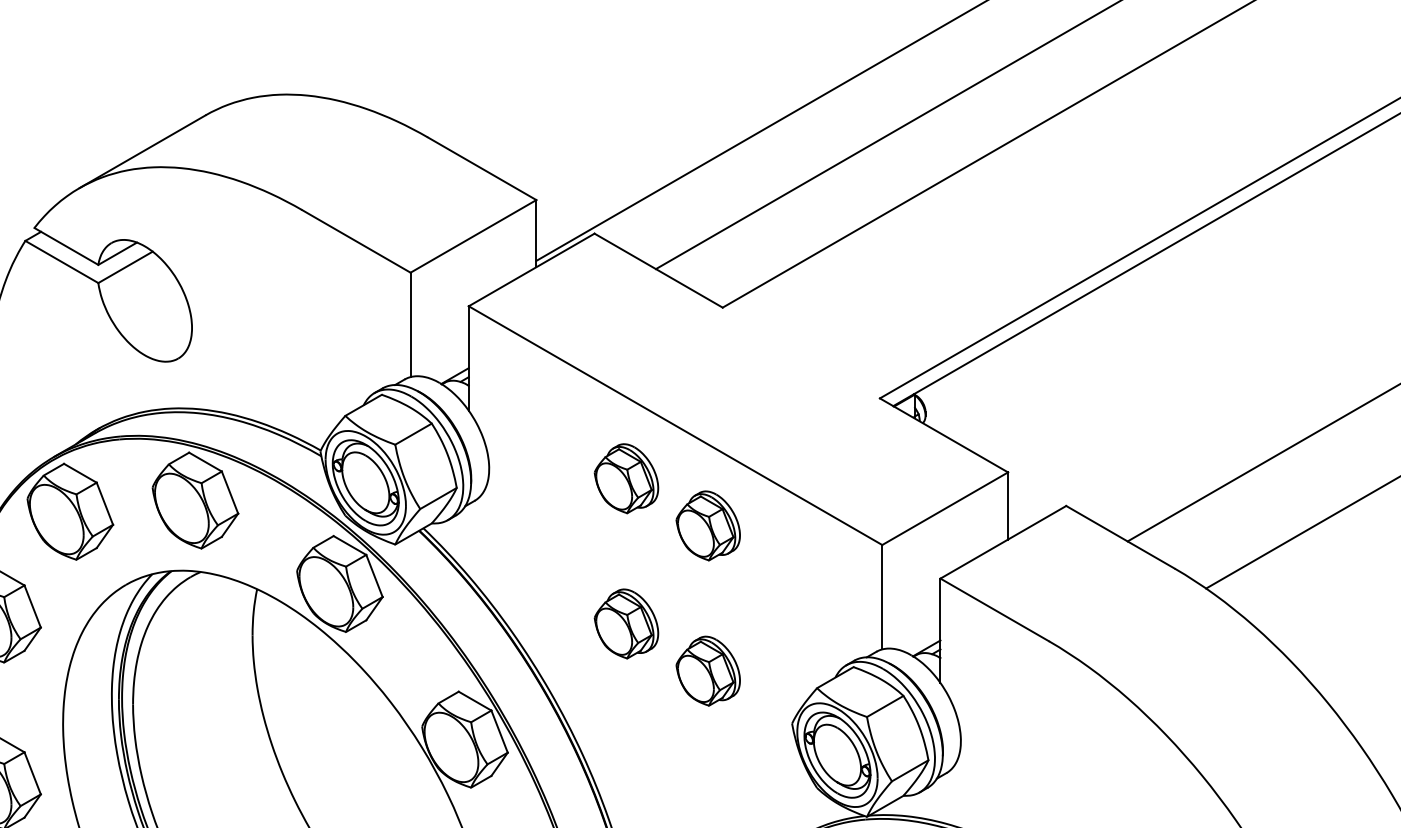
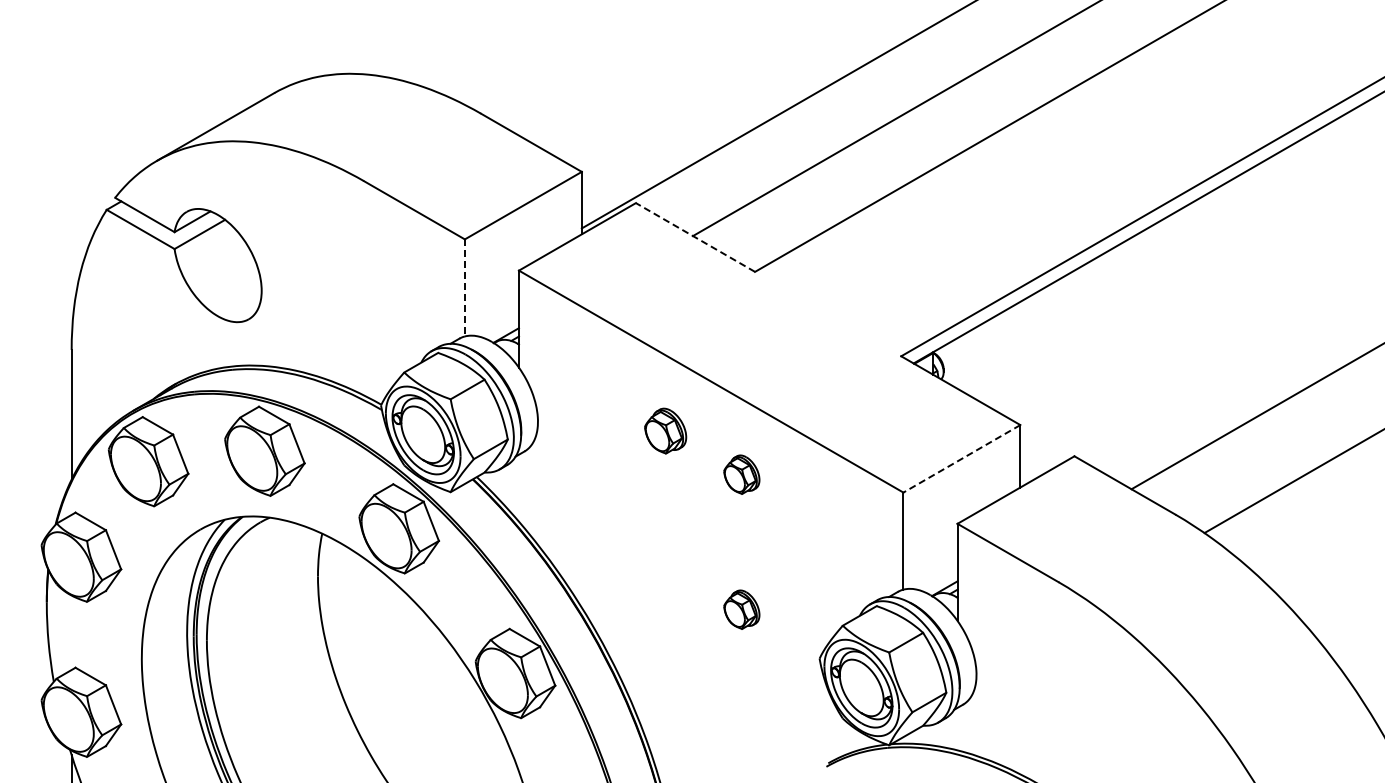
line: (658, 270) -> (695, 237), solid -> dashed
line: (410, 324) -> (464, 287), solid -> dashed
part: (626, 479) -> (665, 431), size x0.7
line: (944, 508) -> (961, 458), solid -> dashed
part: (708, 525) -> (741, 474), size x0.6
part: (626, 624) -> (665, 566), removed
part: (708, 670) -> (741, 609), size x0.6

